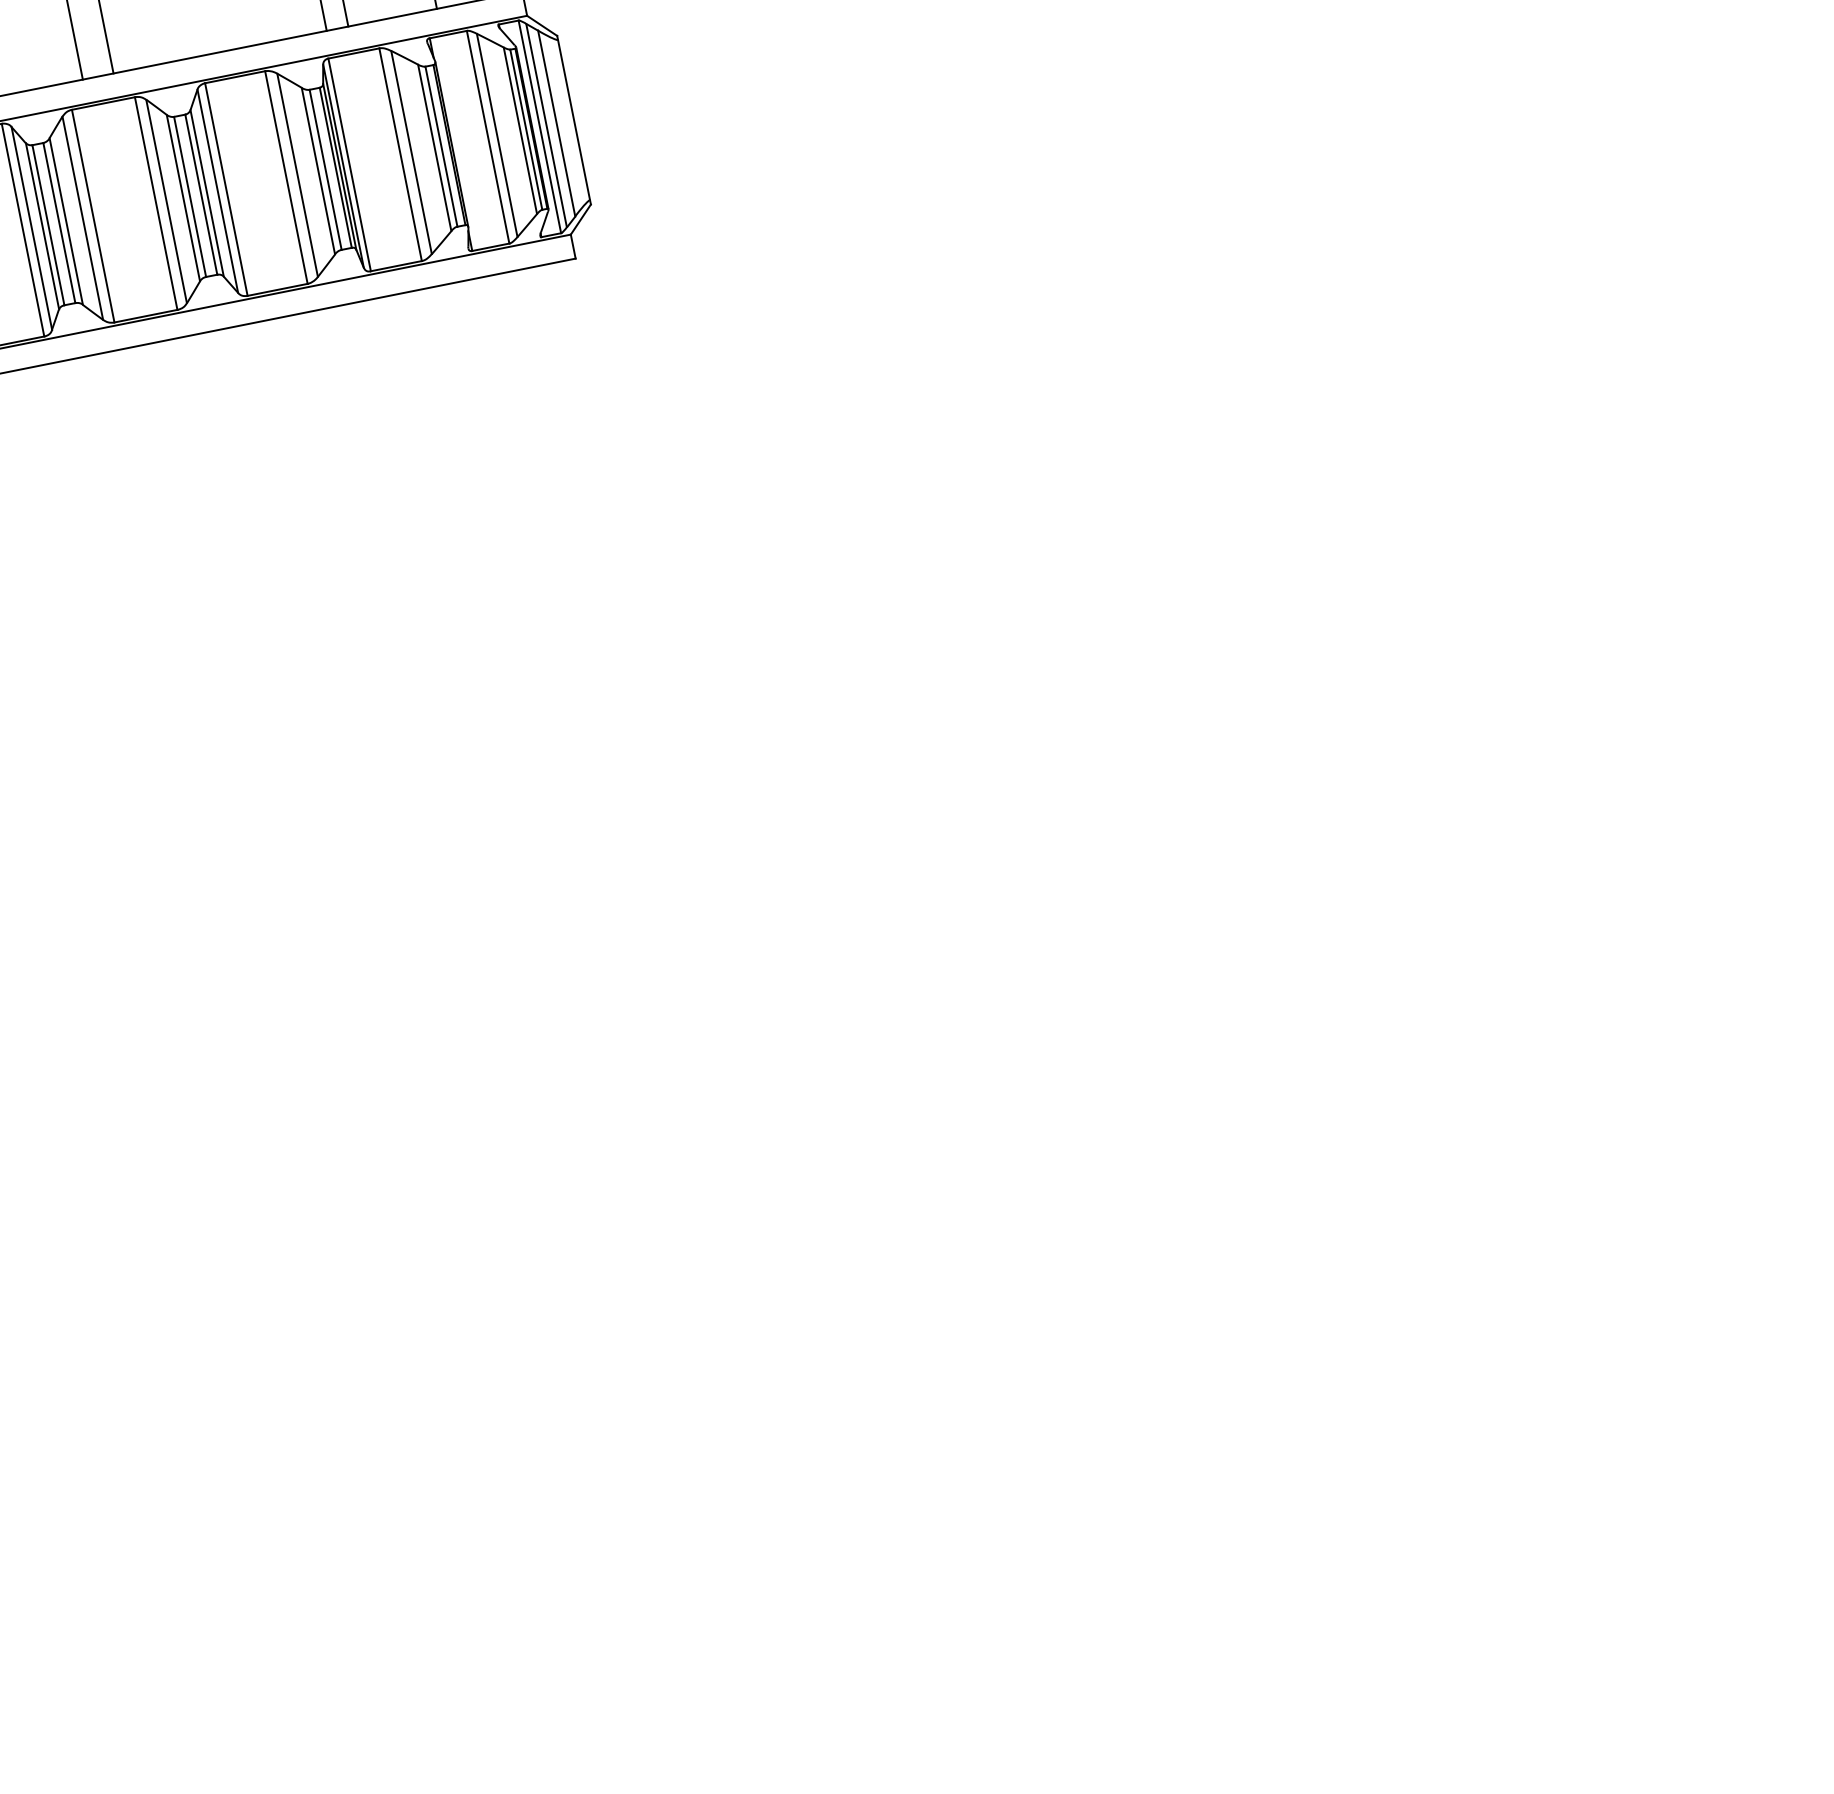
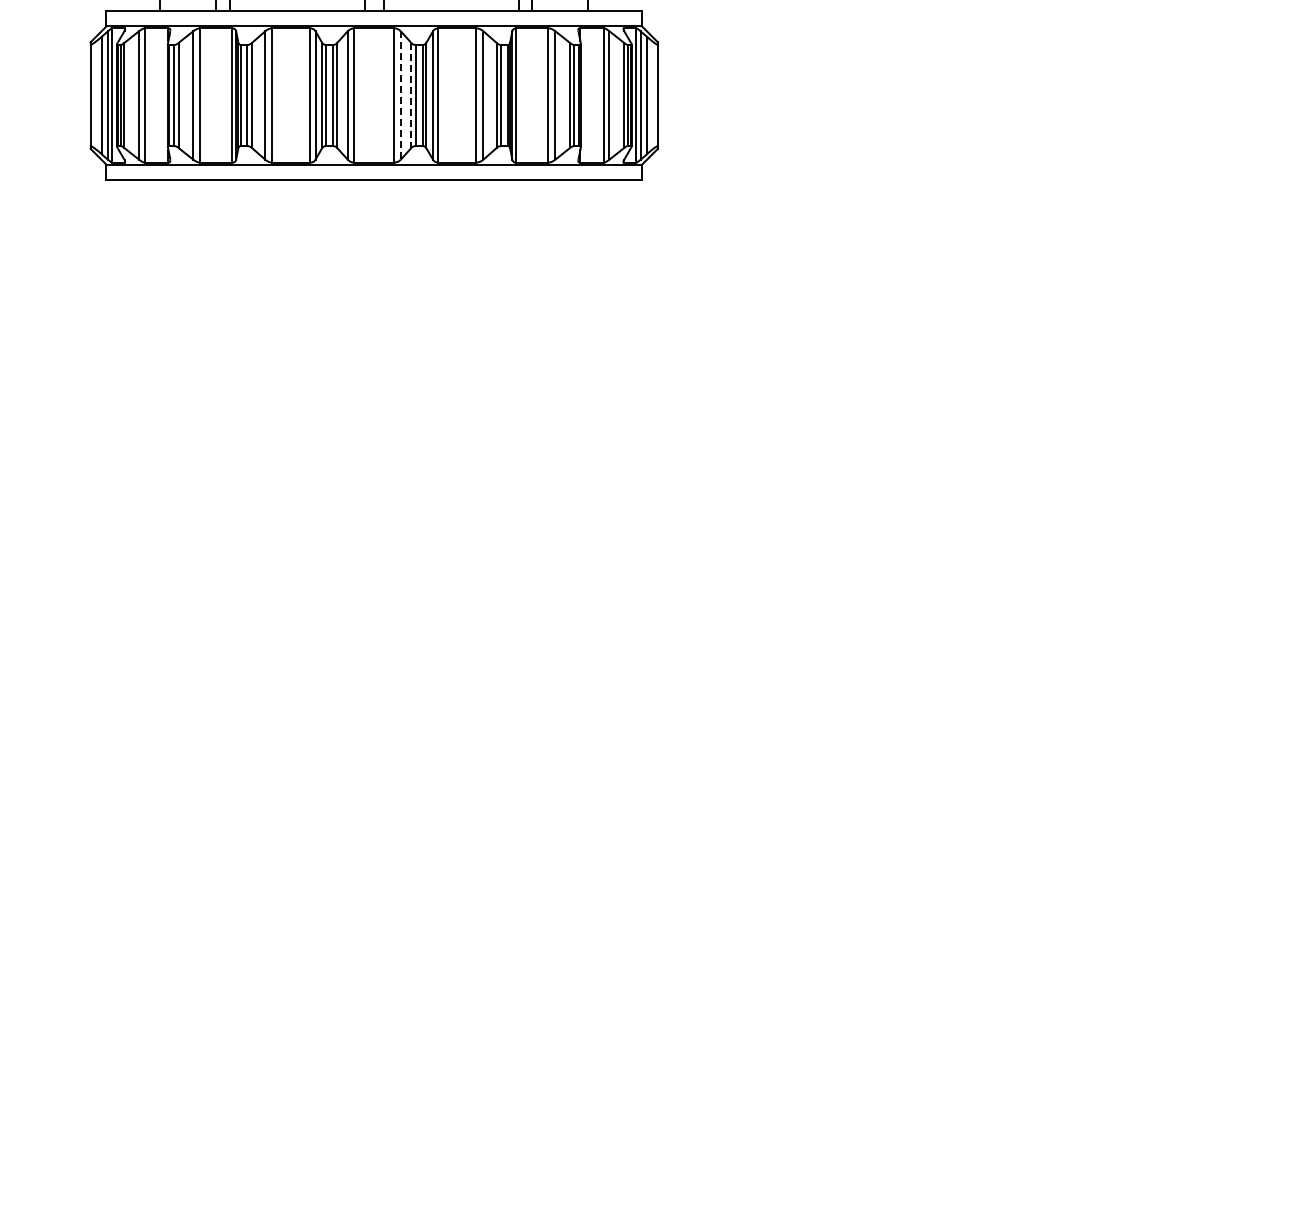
line: (183, 198) -> (411, 95), solid -> dashed
line: (166, 201) -> (400, 95), solid -> dashed

